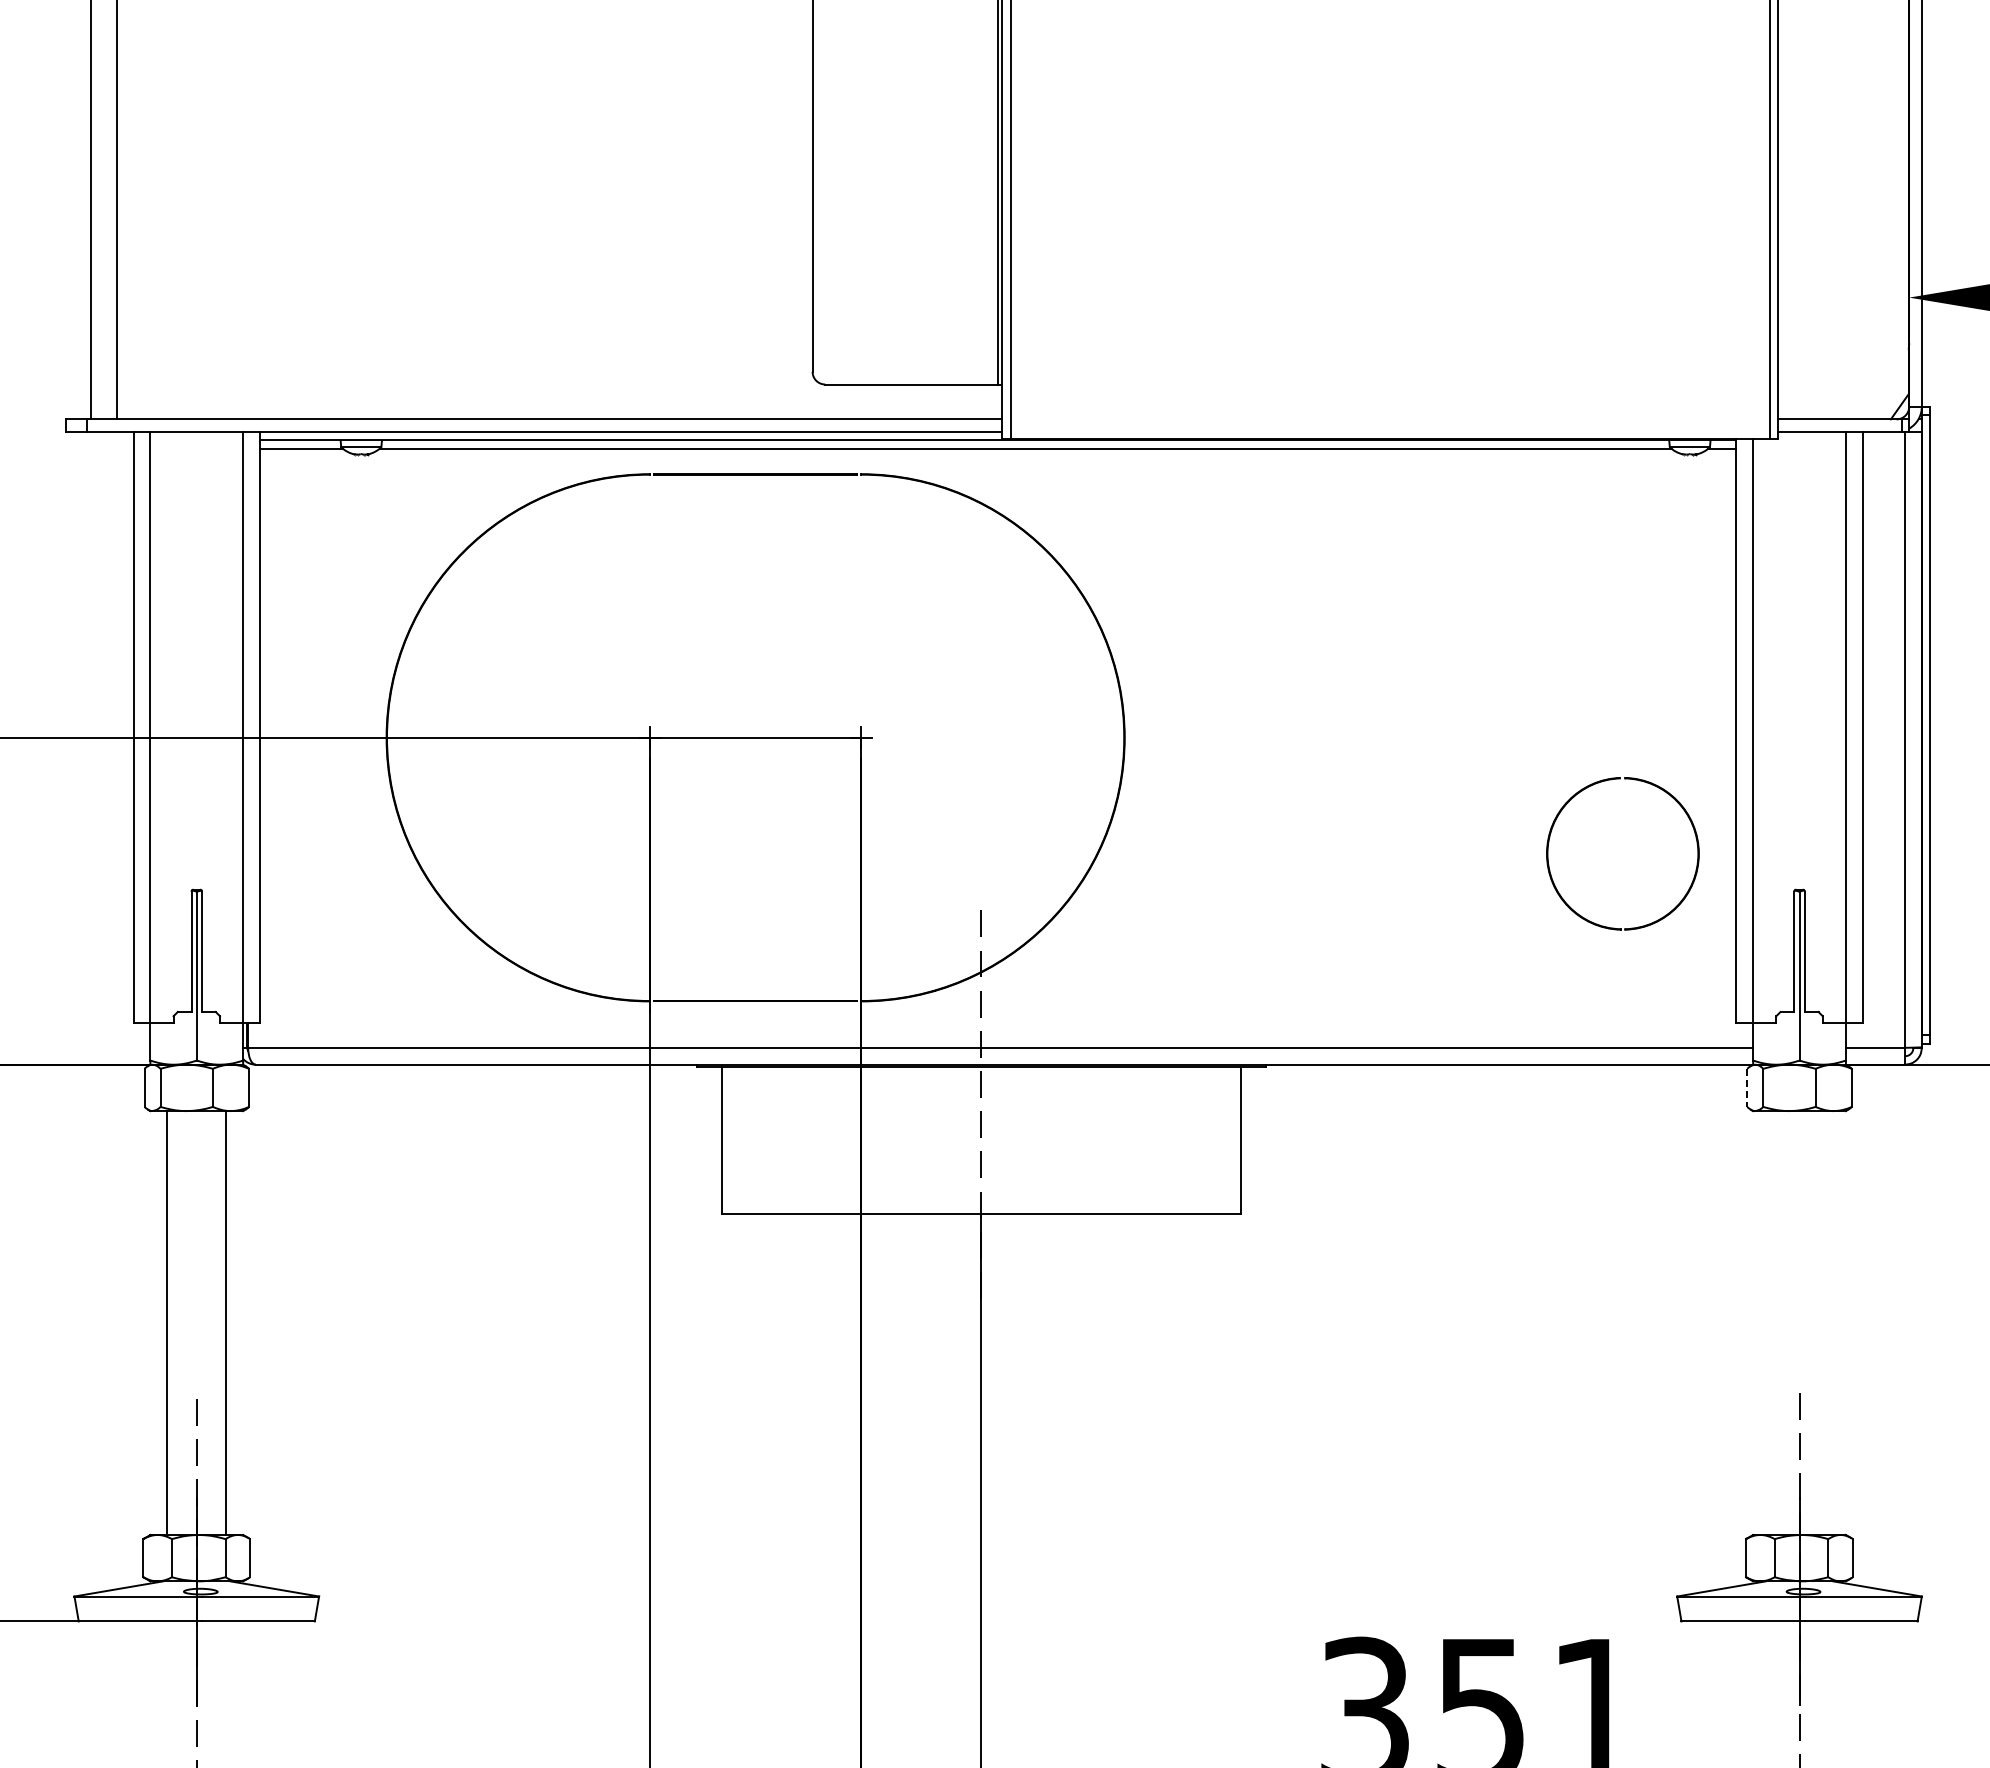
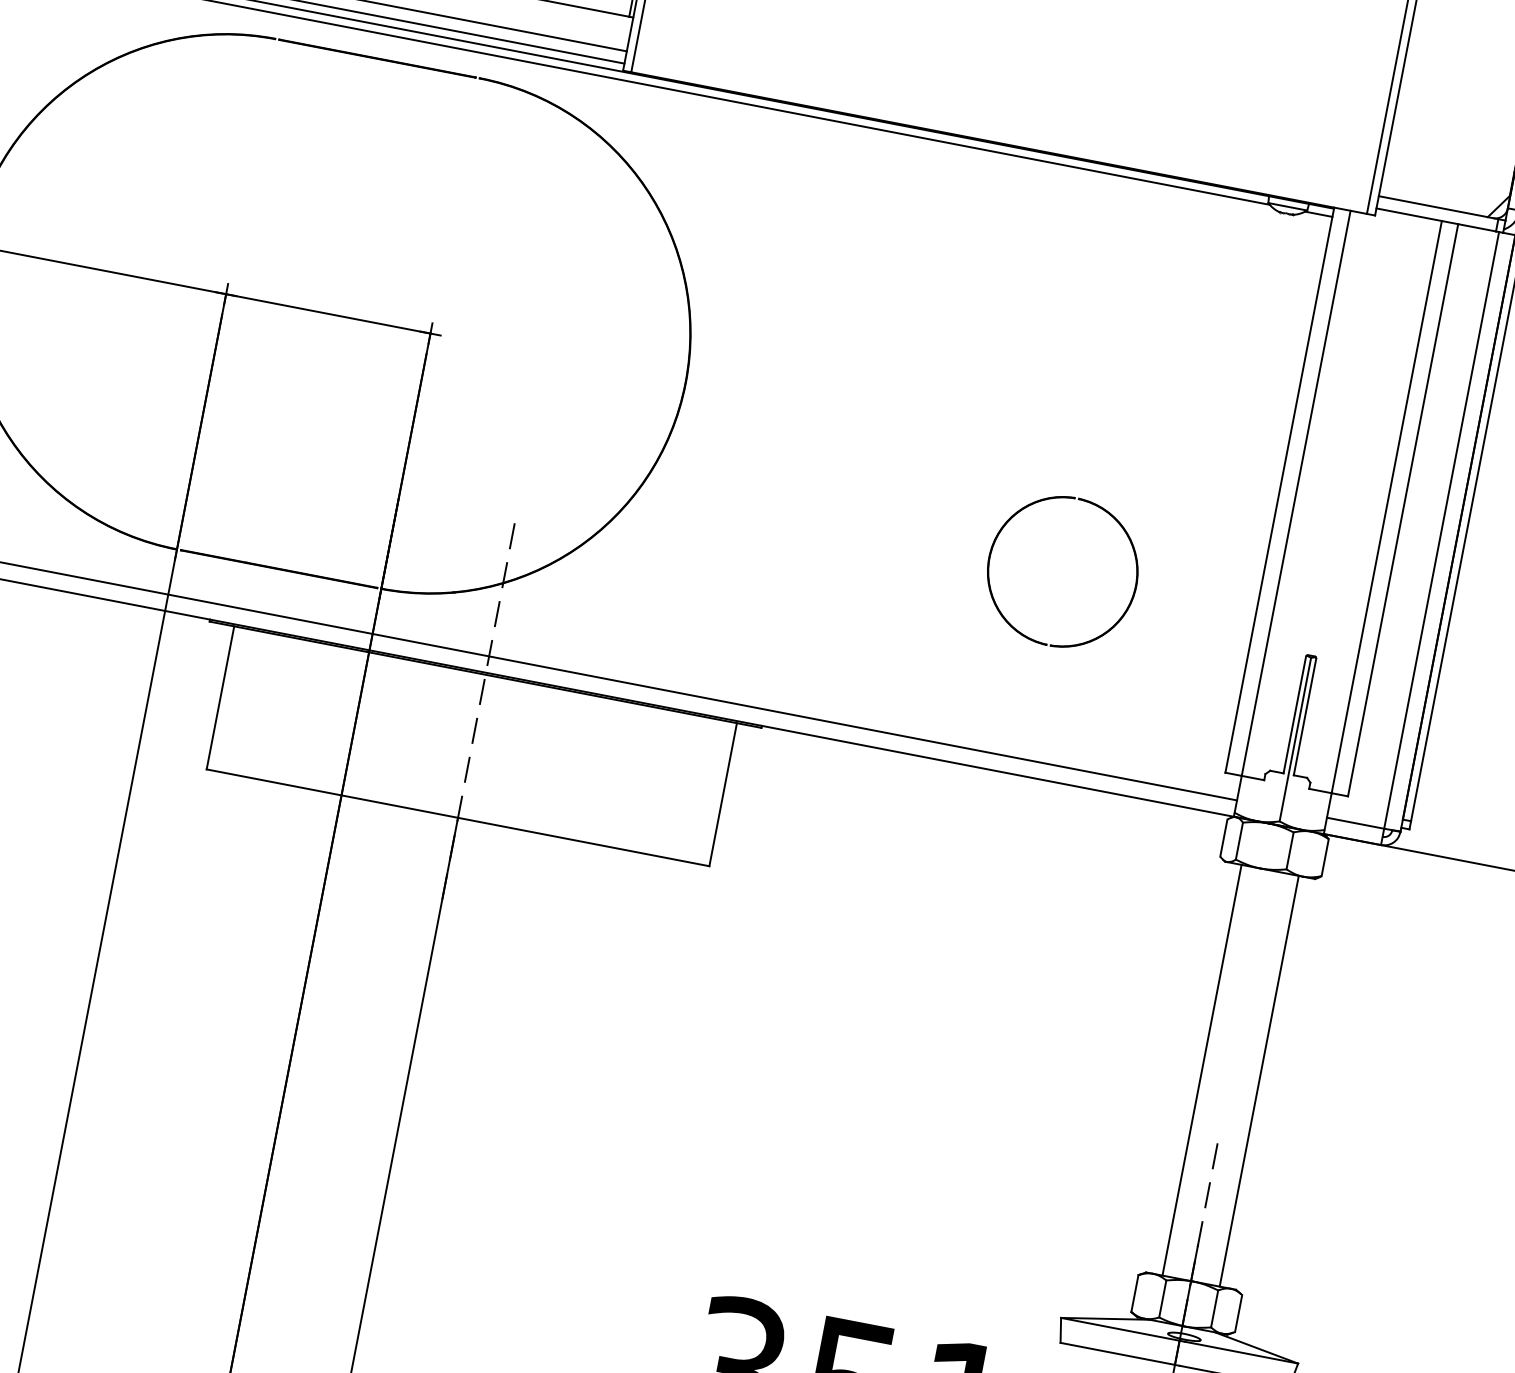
part: (1573, 798) -> (1025, 509), moved
line: (1747, 1088) -> (1223, 838), dashed -> solid
line: (1770, 1322) -> (1202, 1069), added
line: (1829, 1322) -> (1259, 1080), added

